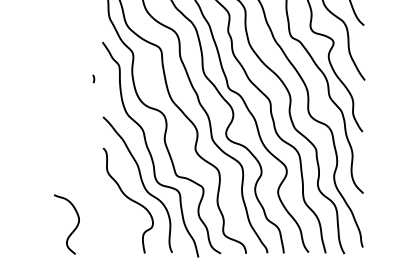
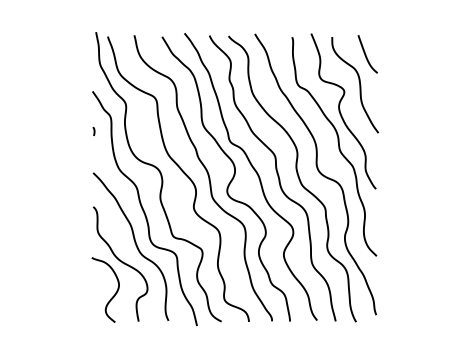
curve: (93, 78) -> (93, 131), moved
curve: (74, 227) -> (114, 293), moved

